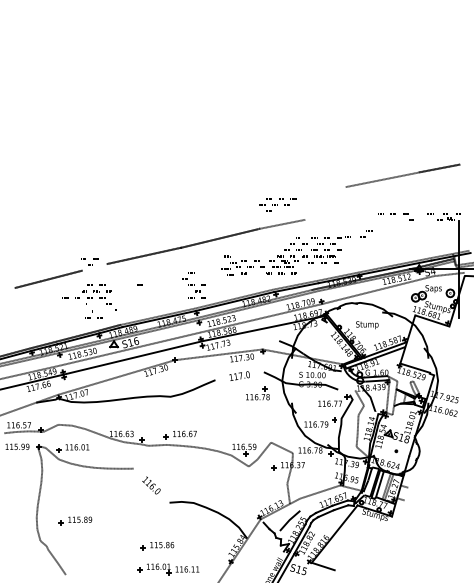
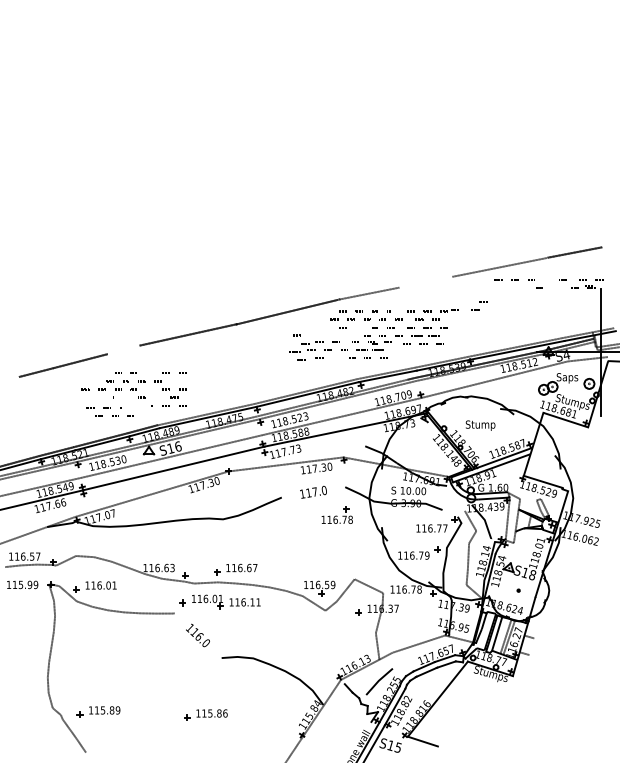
line: (403, 175) -> (527, 261), moved
part: (277, 205) -> (353, 319), moved
part: (89, 261) -> (98, 411), moved
part: (194, 285) -> (170, 389), moved
part: (75, 520) -> (98, 711), moved
part: (167, 568) -> (219, 601), moved

